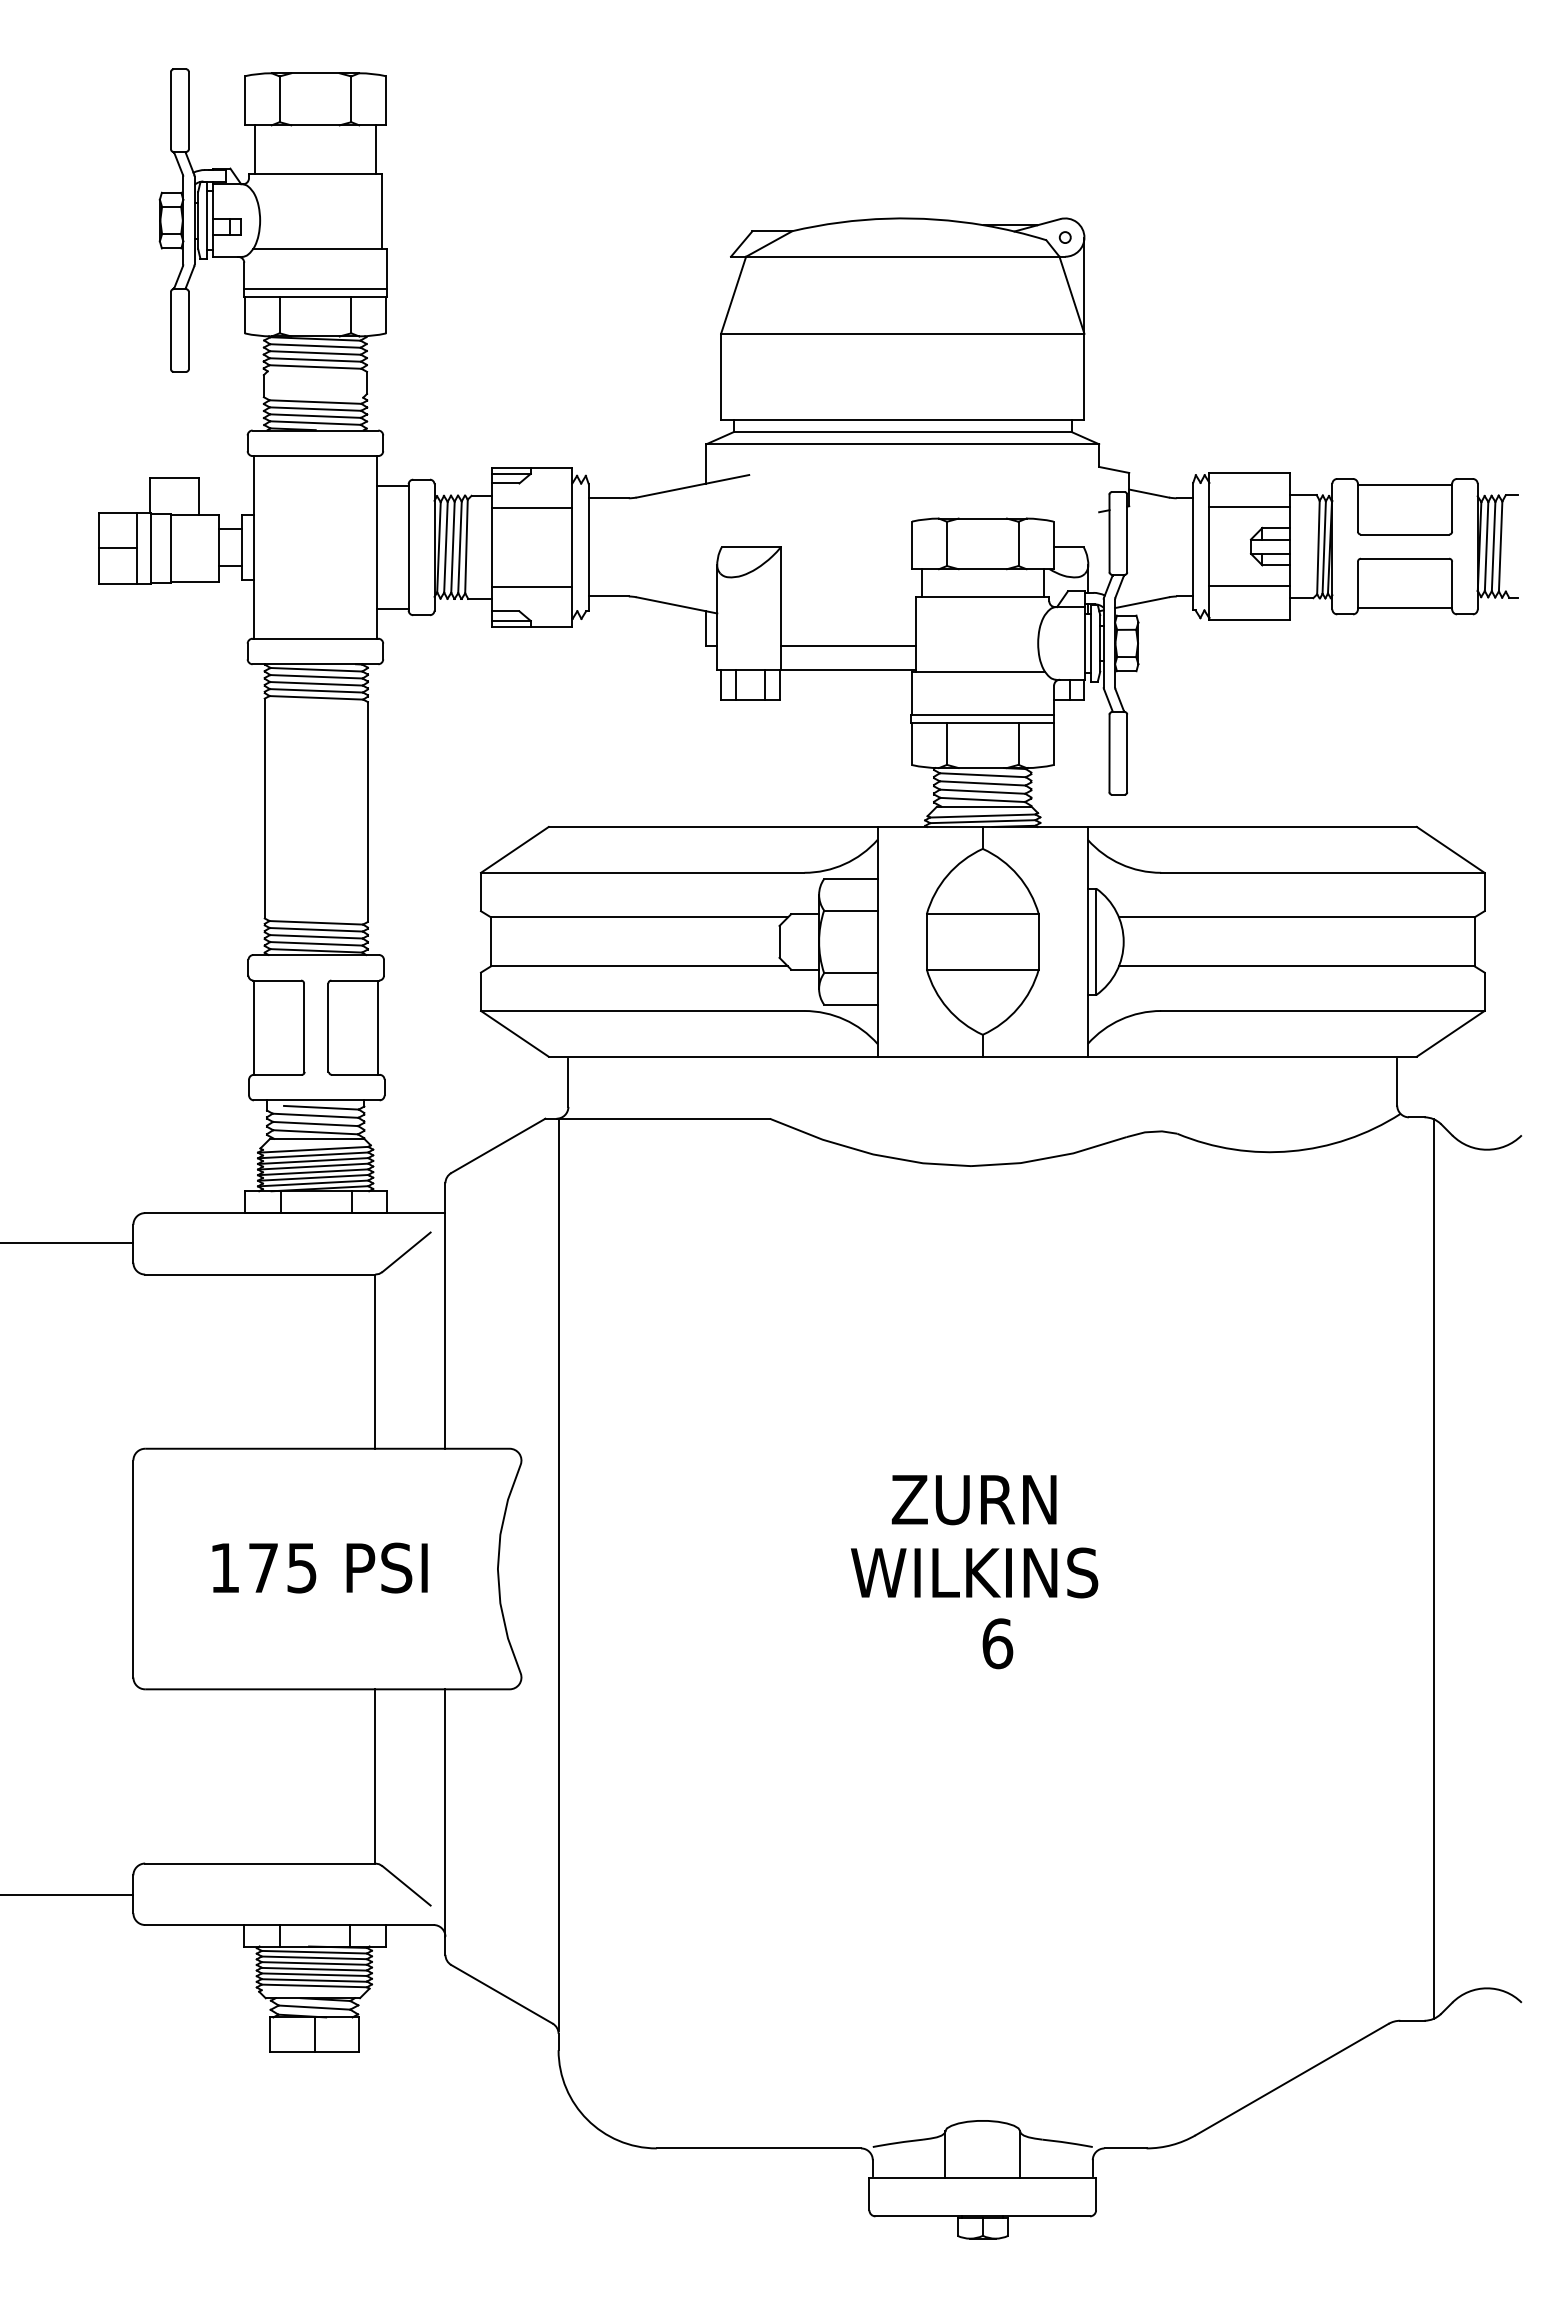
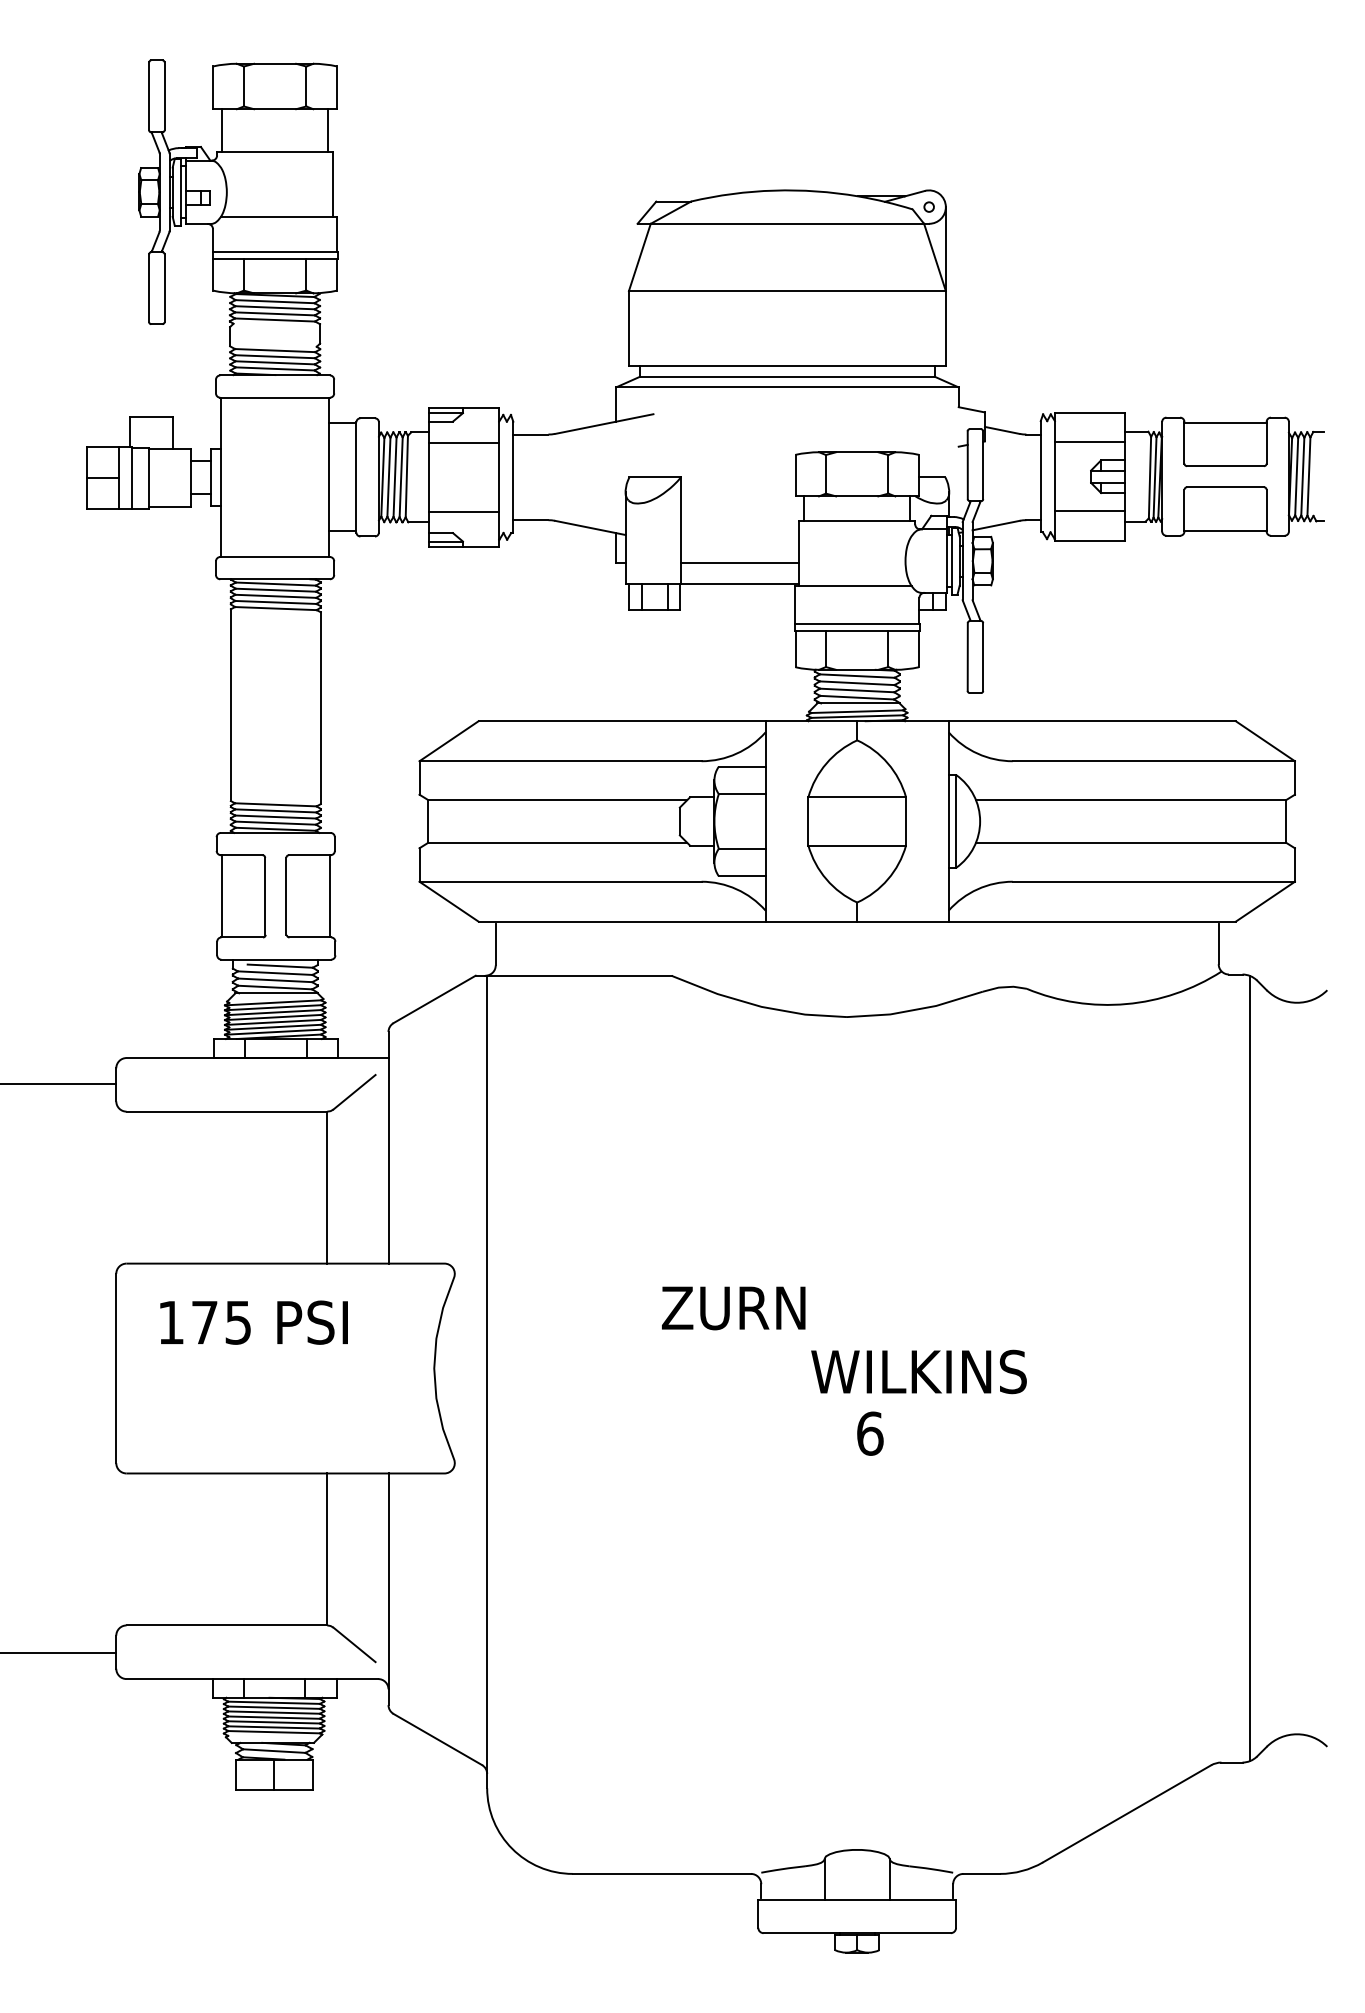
text: (973, 1500) -> (733, 1308), moved
text: (319, 1567) -> (253, 1322), moved
text: (973, 1572) -> (918, 1371), moved

